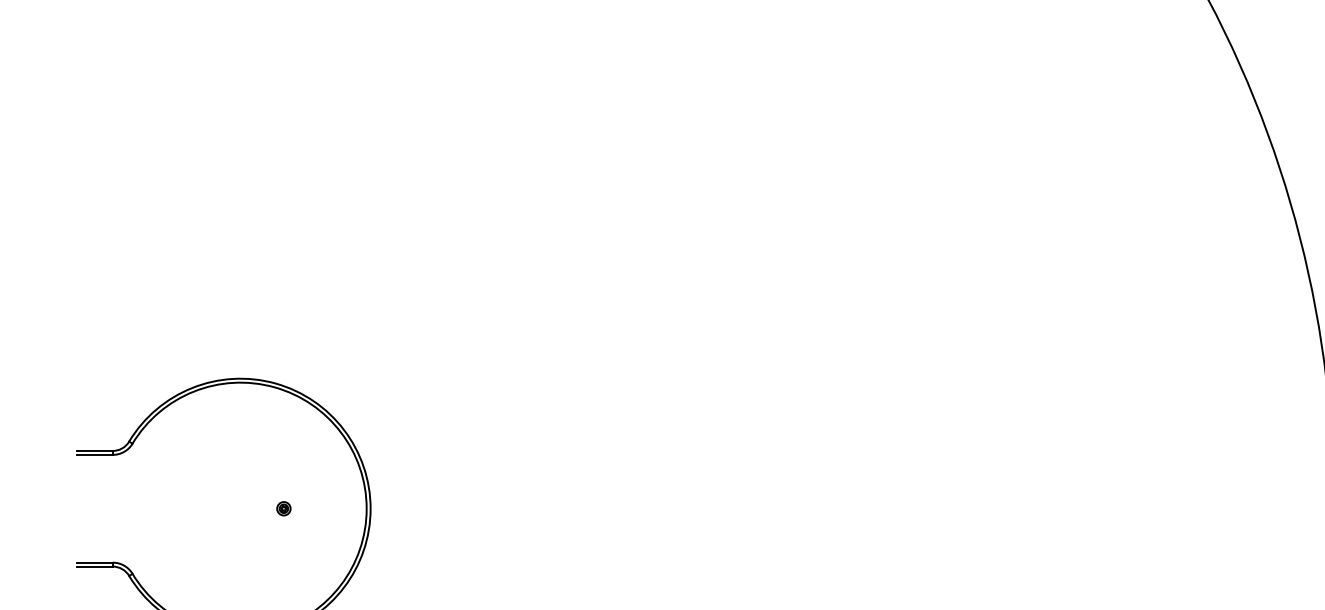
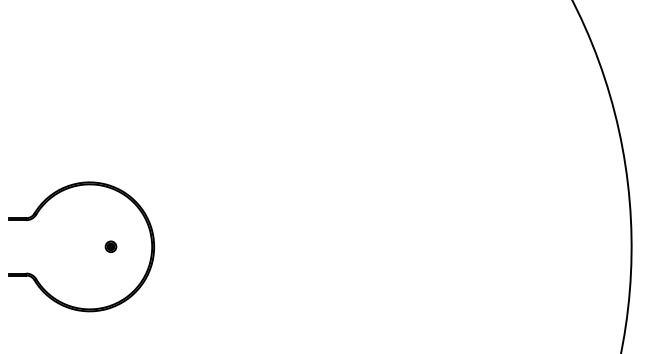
part: (284, 508) -> (111, 246), size x1.6

